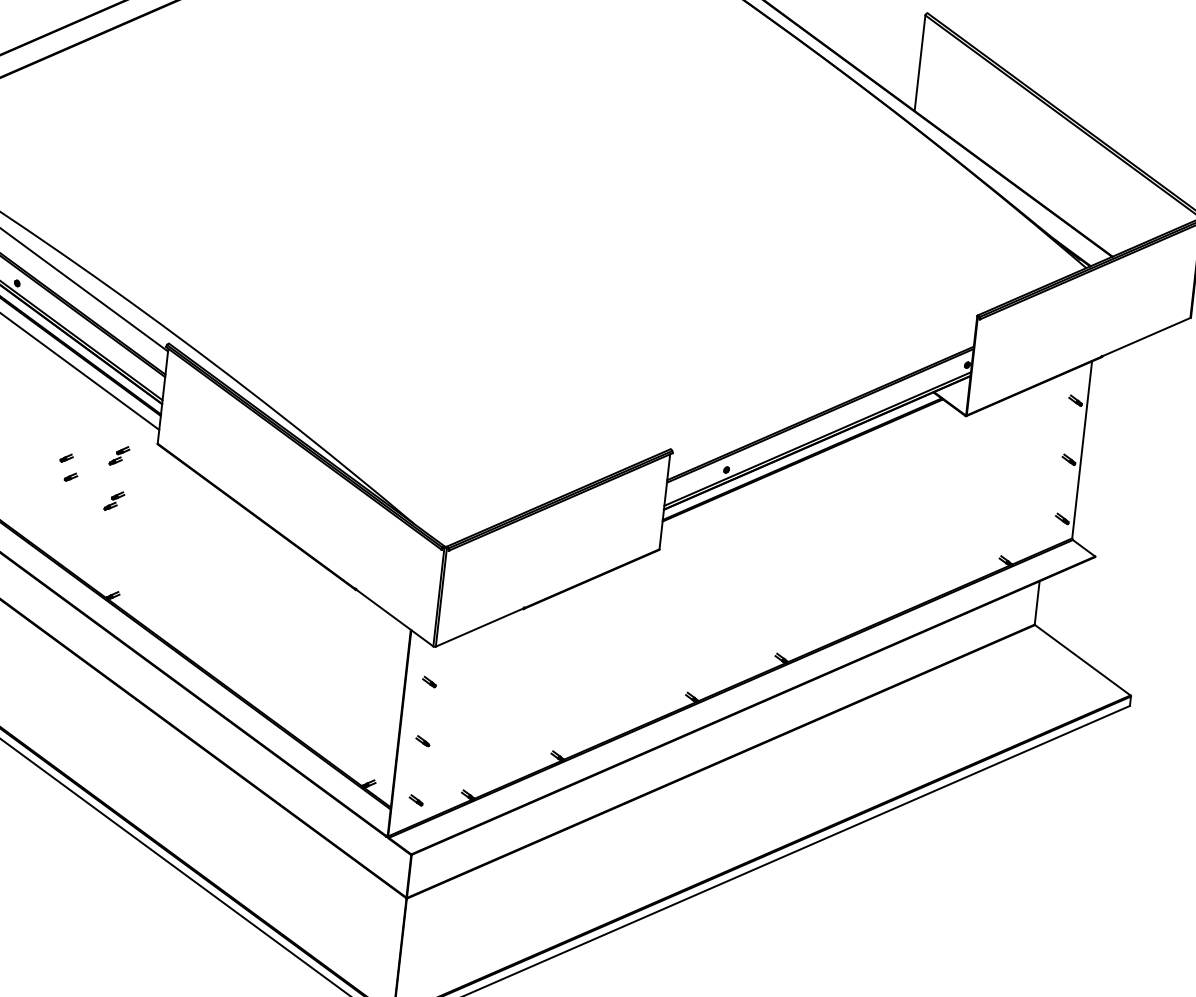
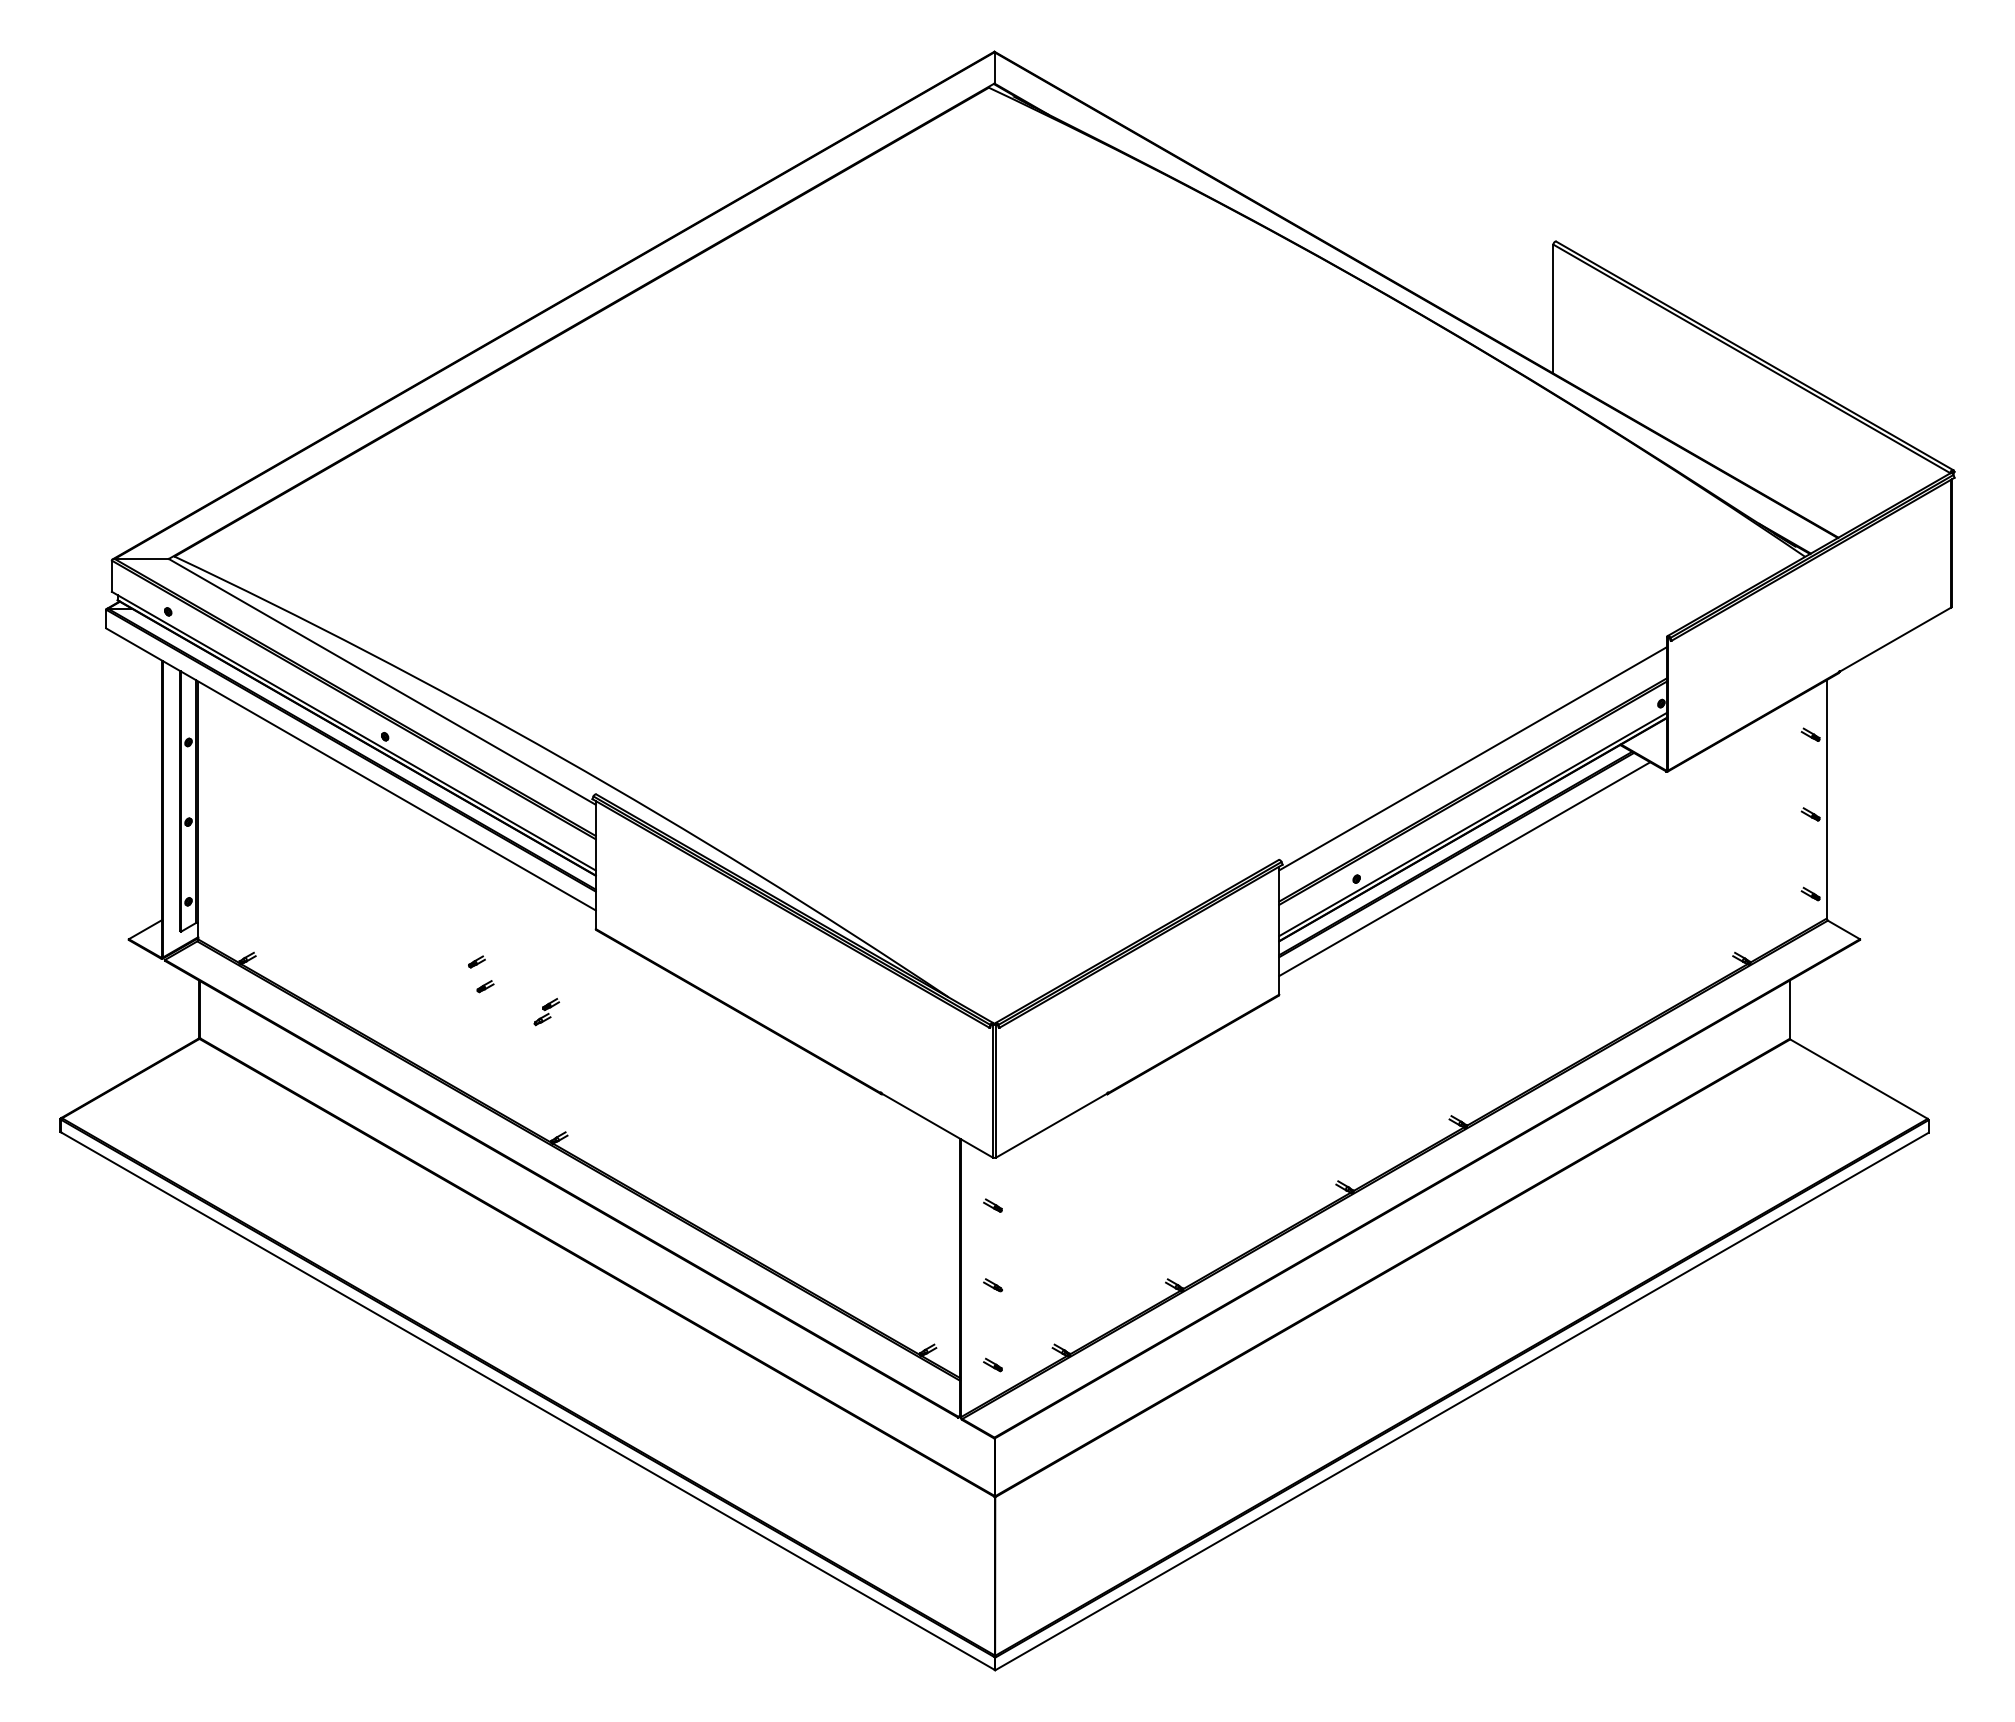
line: (823, 390) -> (1473, 758), added
part: (119, 456) -> (546, 951), removed
line: (807, 471) -> (1464, 869), added

